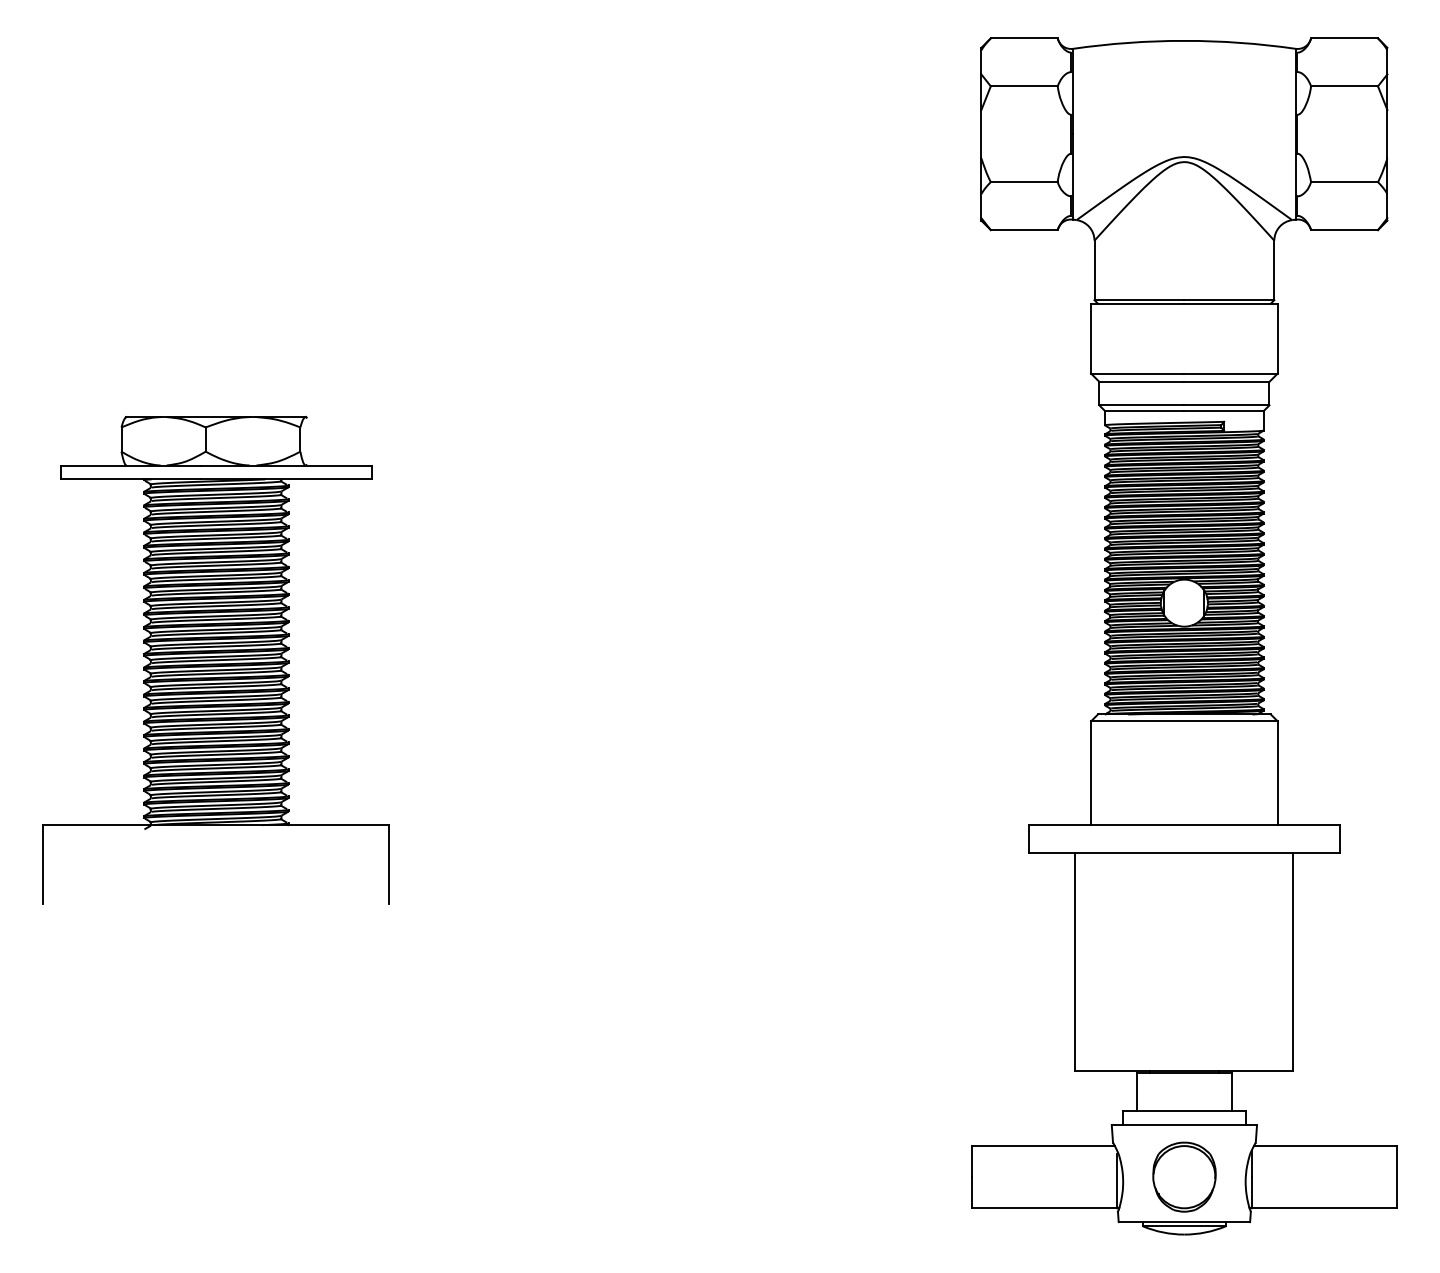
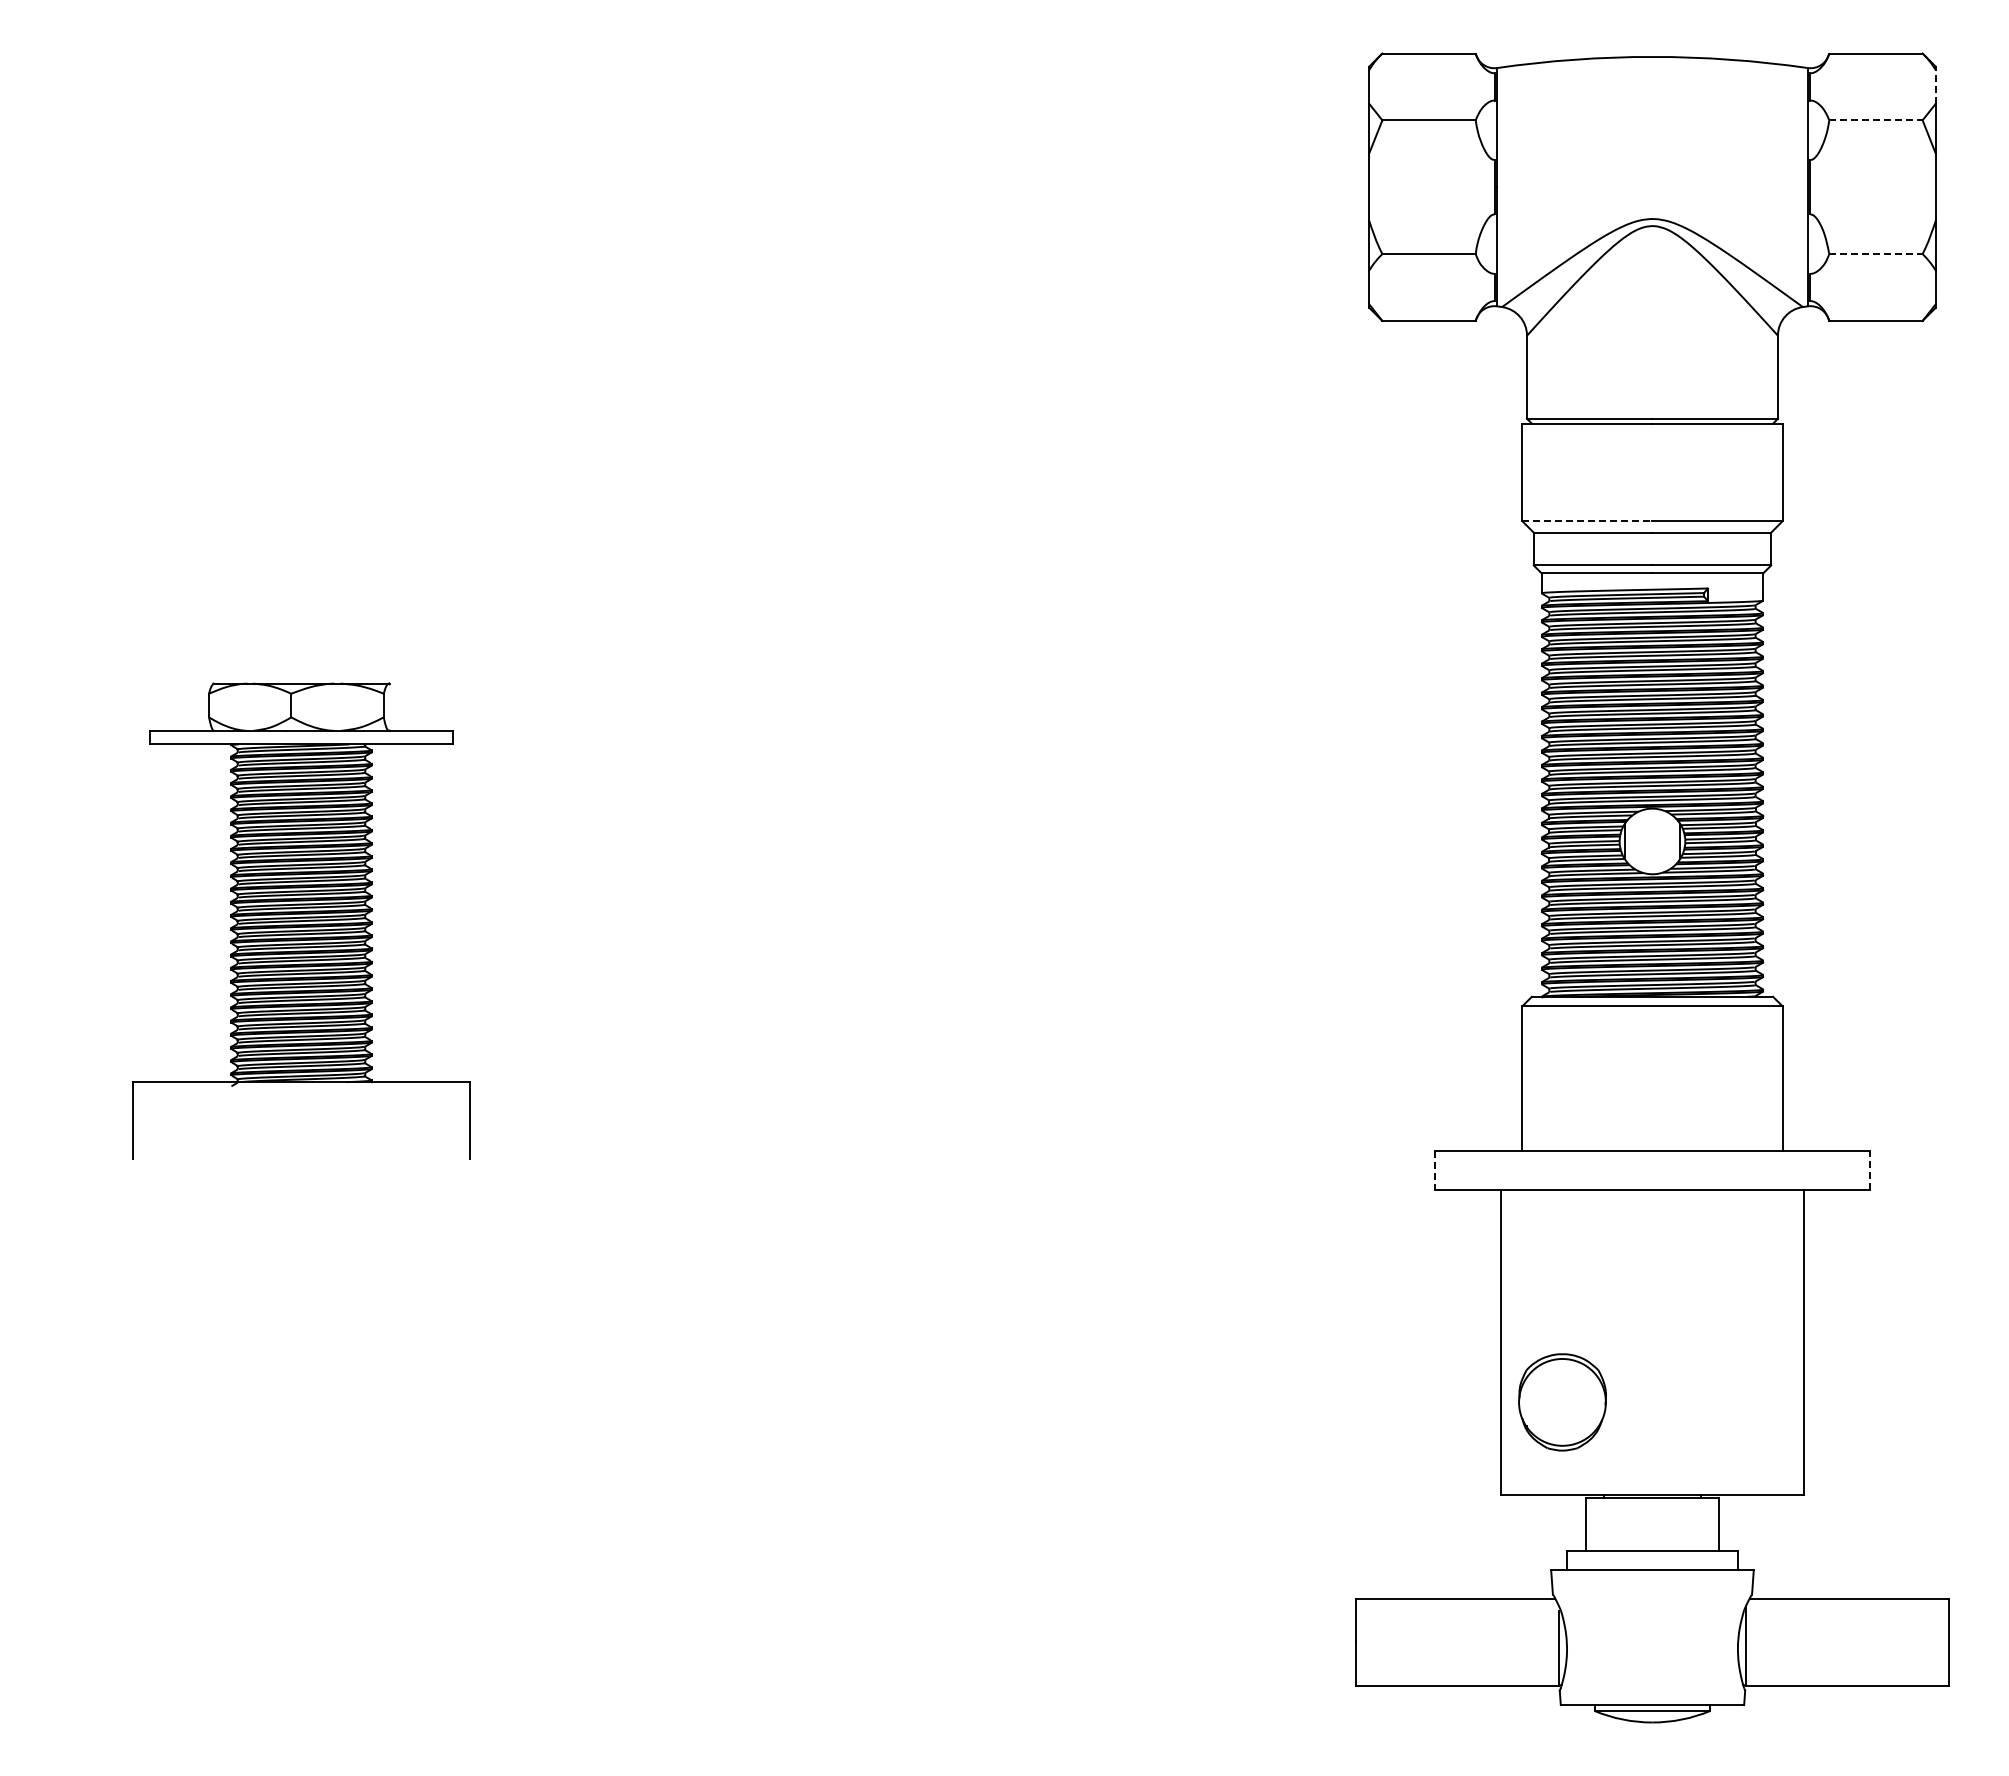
line: (1387, 62) -> (1935, 86), solid -> dashed
line: (1344, 86) -> (1875, 120), solid -> dashed
line: (1344, 182) -> (1875, 254), solid -> dashed
line: (1137, 373) -> (1587, 521), solid -> dashed
part: (216, 659) -> (301, 920), size x0.7
line: (1339, 838) -> (1869, 1170), solid -> dashed
line: (1028, 839) -> (1435, 1171), solid -> dashed
part: (1184, 1177) -> (1562, 1402), moved

